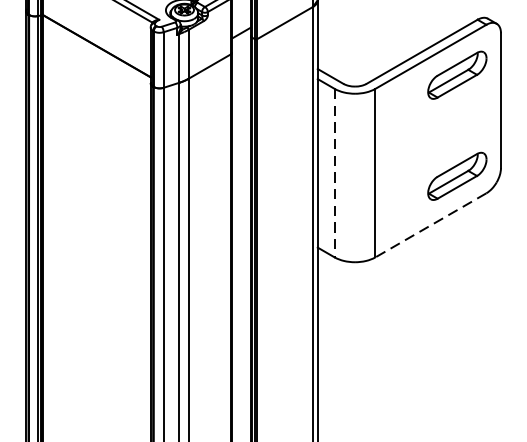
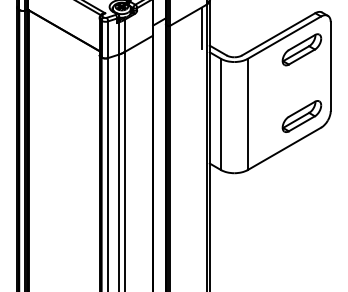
line: (305, 42) -> (201, 28), added
line: (333, 173) -> (220, 114), dashed -> solid
line: (430, 226) -> (284, 149), dashed -> solid

